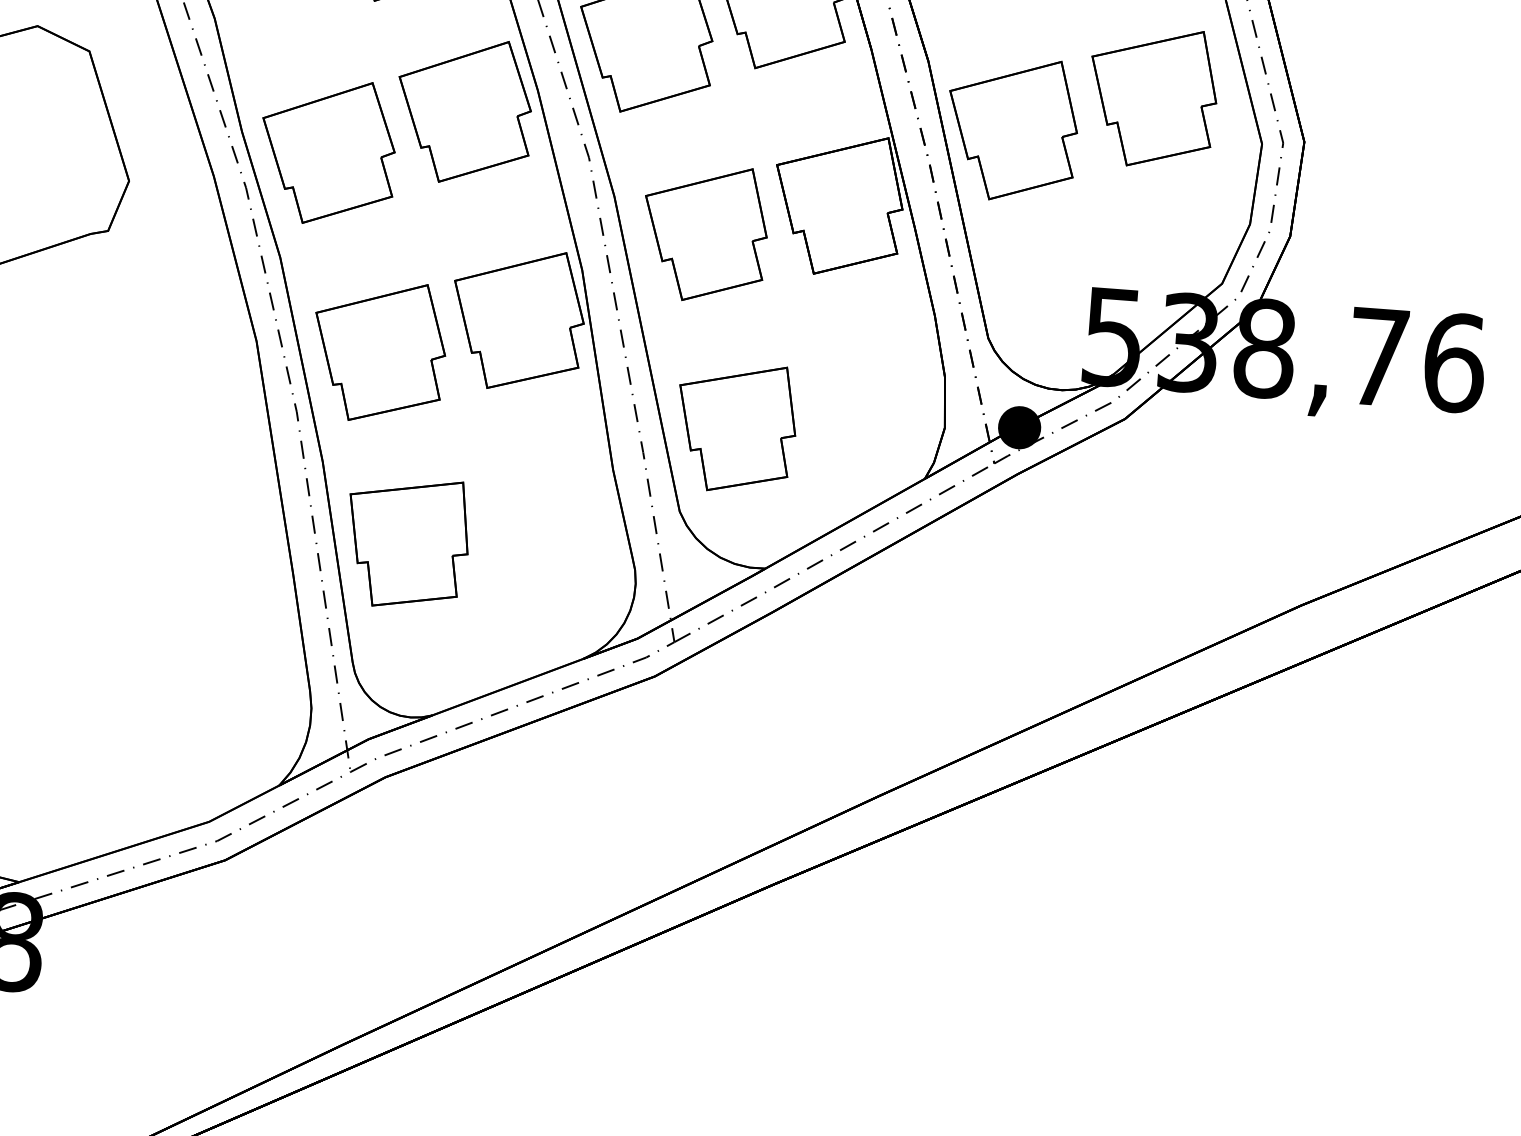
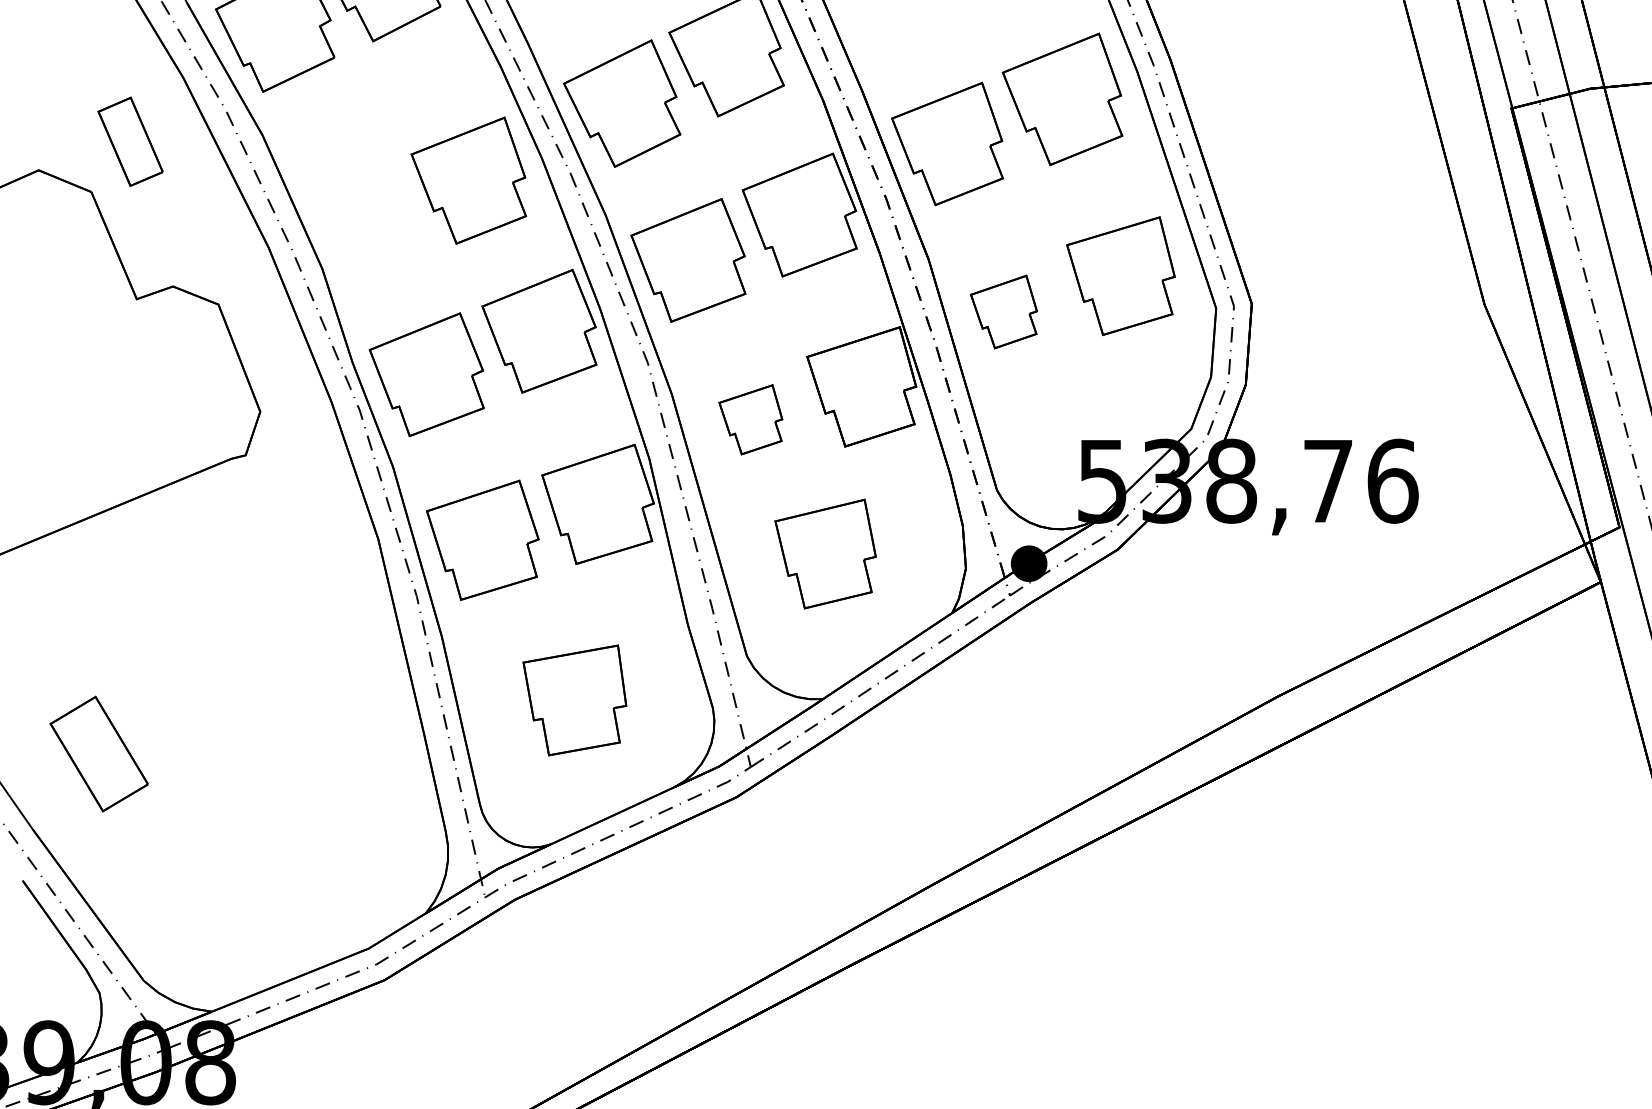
part: (1011, 128) -> (1003, 311), size x0.6
part: (704, 233) -> (750, 419), size x0.6
part: (736, 427) -> (825, 553), moved
part: (407, 543) -> (574, 700), moved

